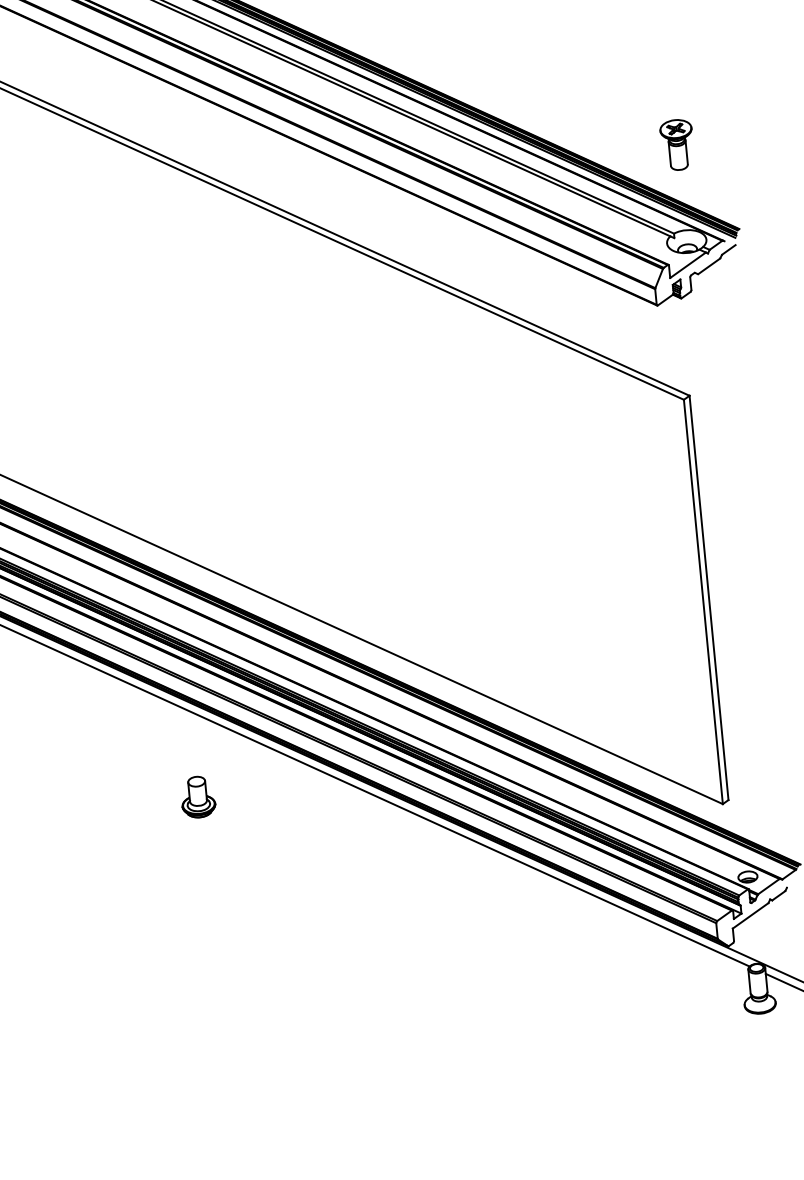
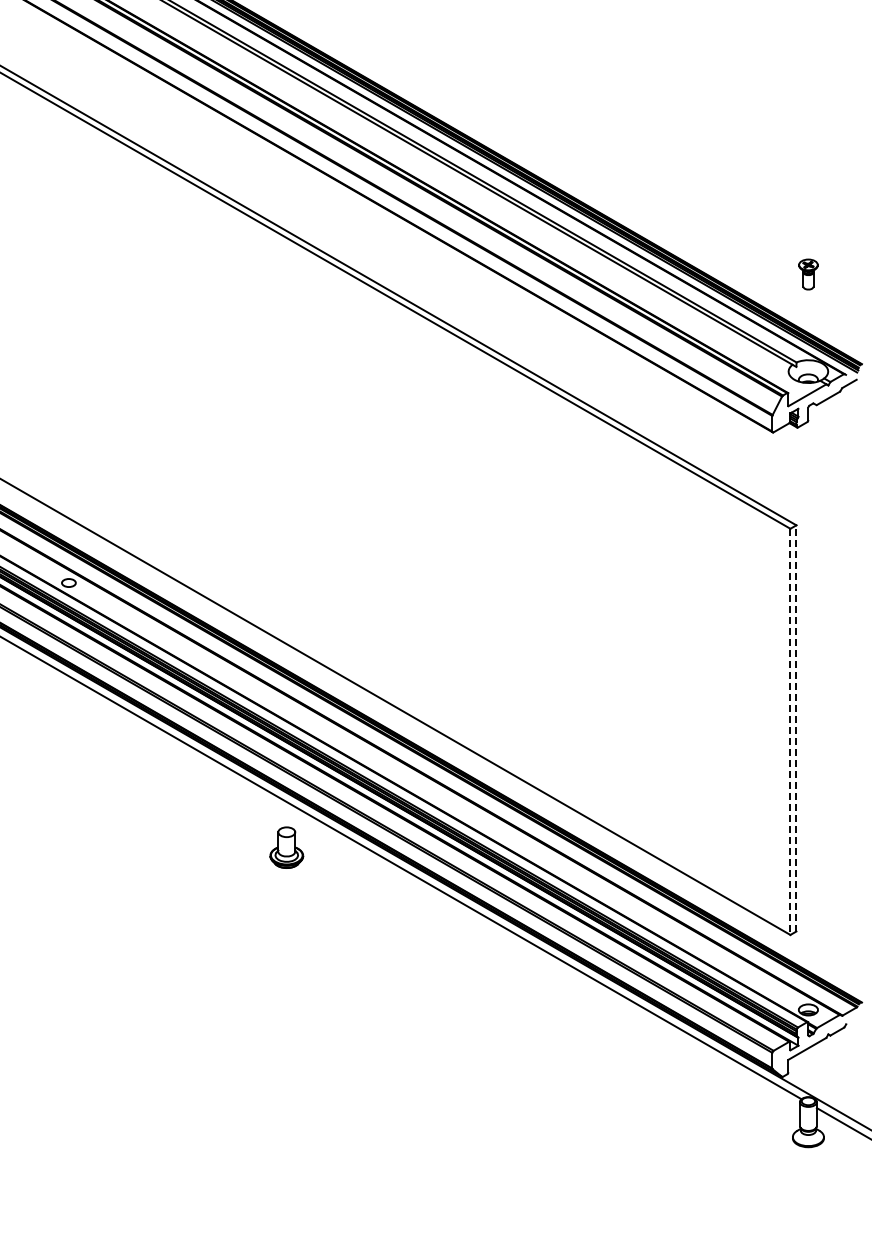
part: (677, 144) -> (808, 274), size x0.6
line: (709, 597) -> (796, 727), solid -> dashed
line: (703, 602) -> (790, 732), solid -> dashed
part: (197, 796) -> (286, 847), moved

